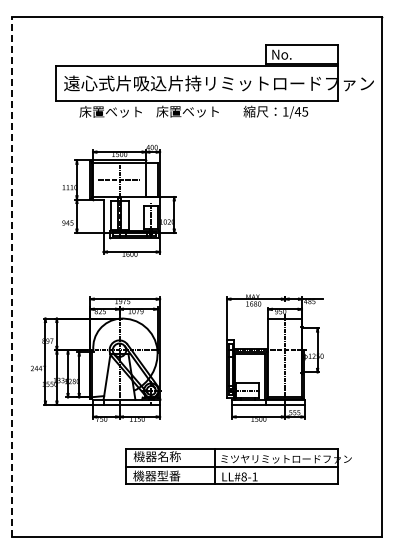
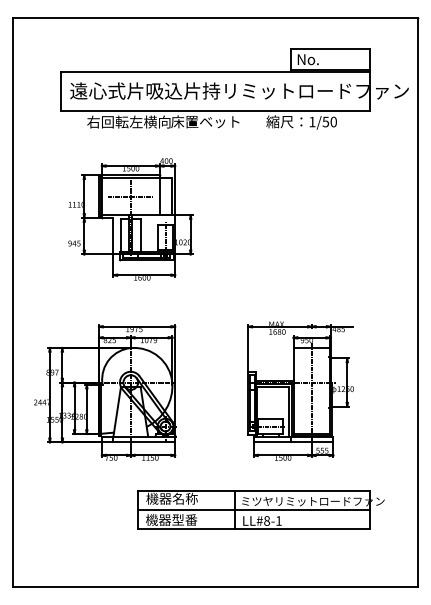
text: (117, 111) -> (128, 121), 床置ベット -> 右回転左横向
text: (301, 111) -> (329, 121), 1/45 -> 1/50
line: (11, 276) -> (12, 301), dashed -> solid

